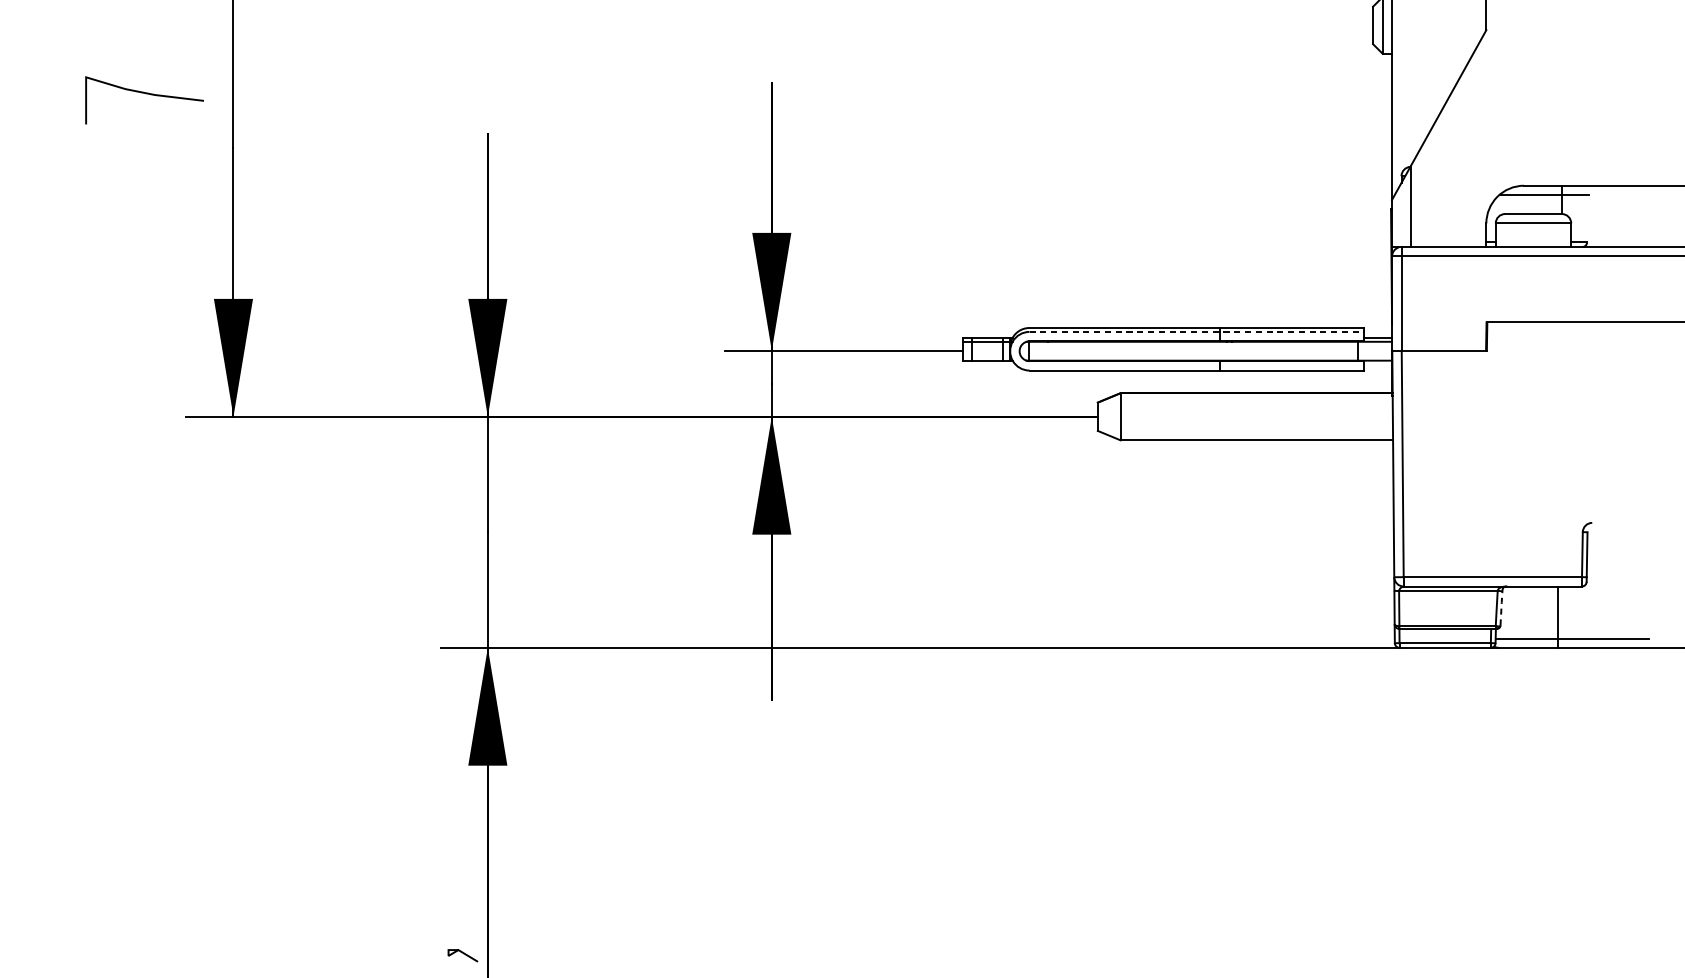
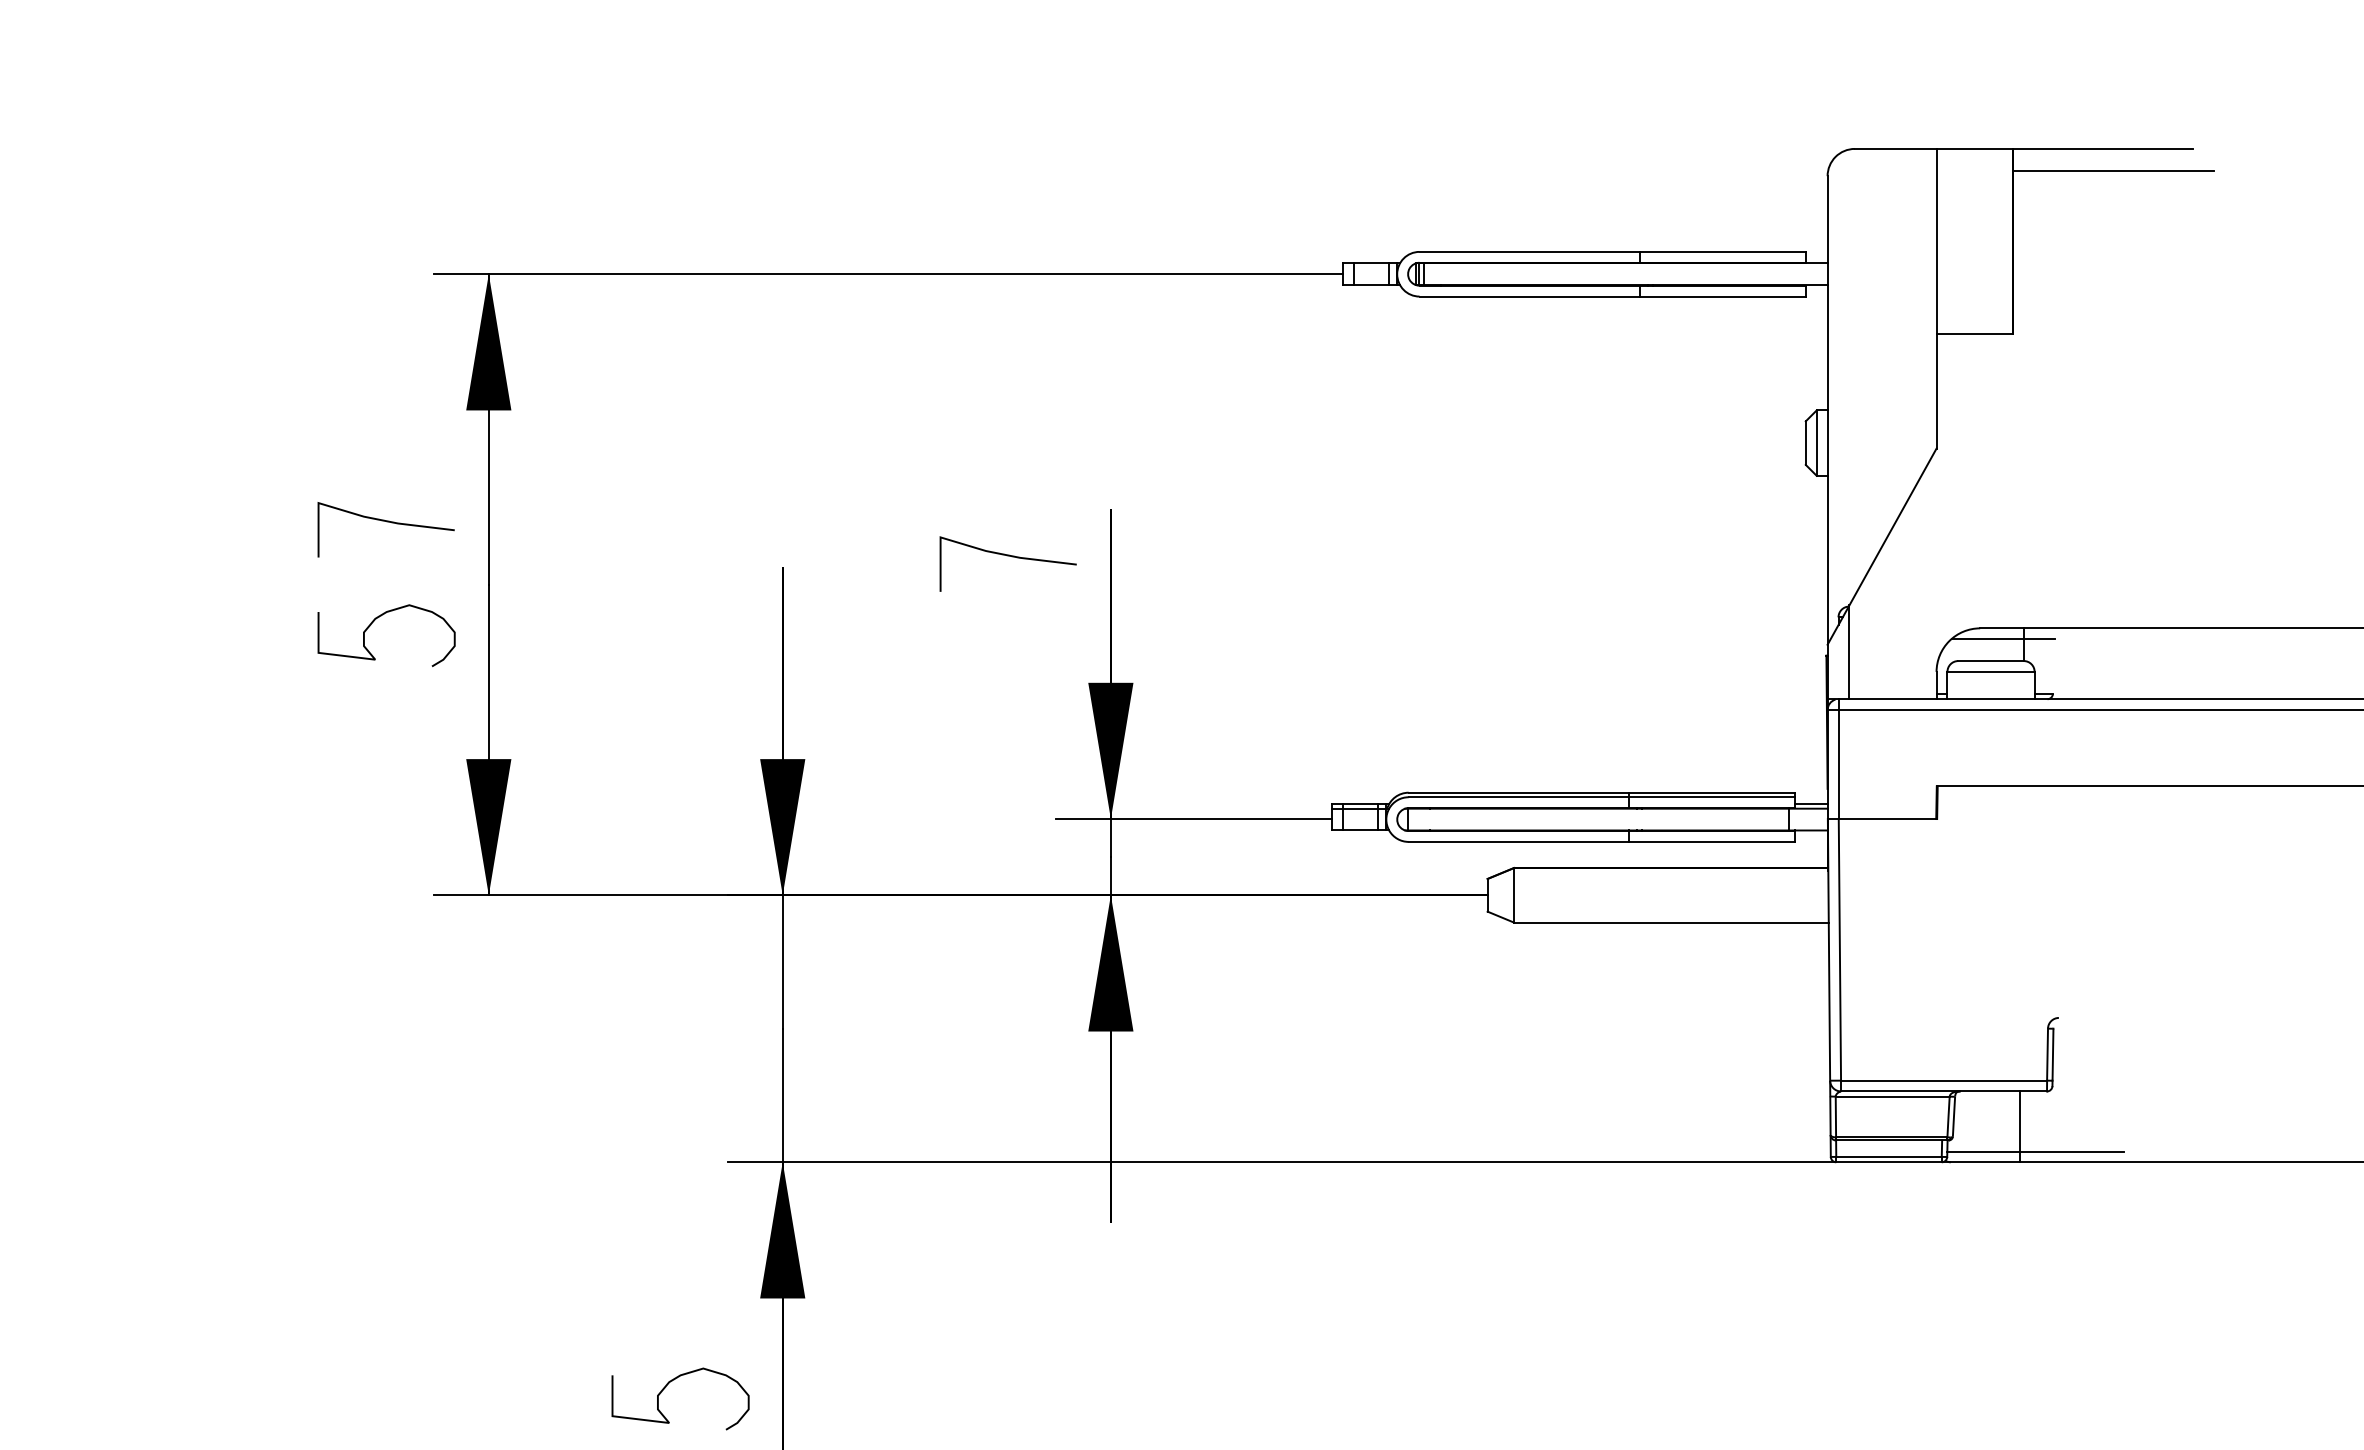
curve: (682, 123) -> (1007, 556), added
curve: (131, 184) -> (370, 626), added
line: (1197, 332) -> (1602, 797), dashed -> solid
line: (1501, 607) -> (1954, 1115), dashed -> solid
curve: (387, 842) -> (666, 1387), added

